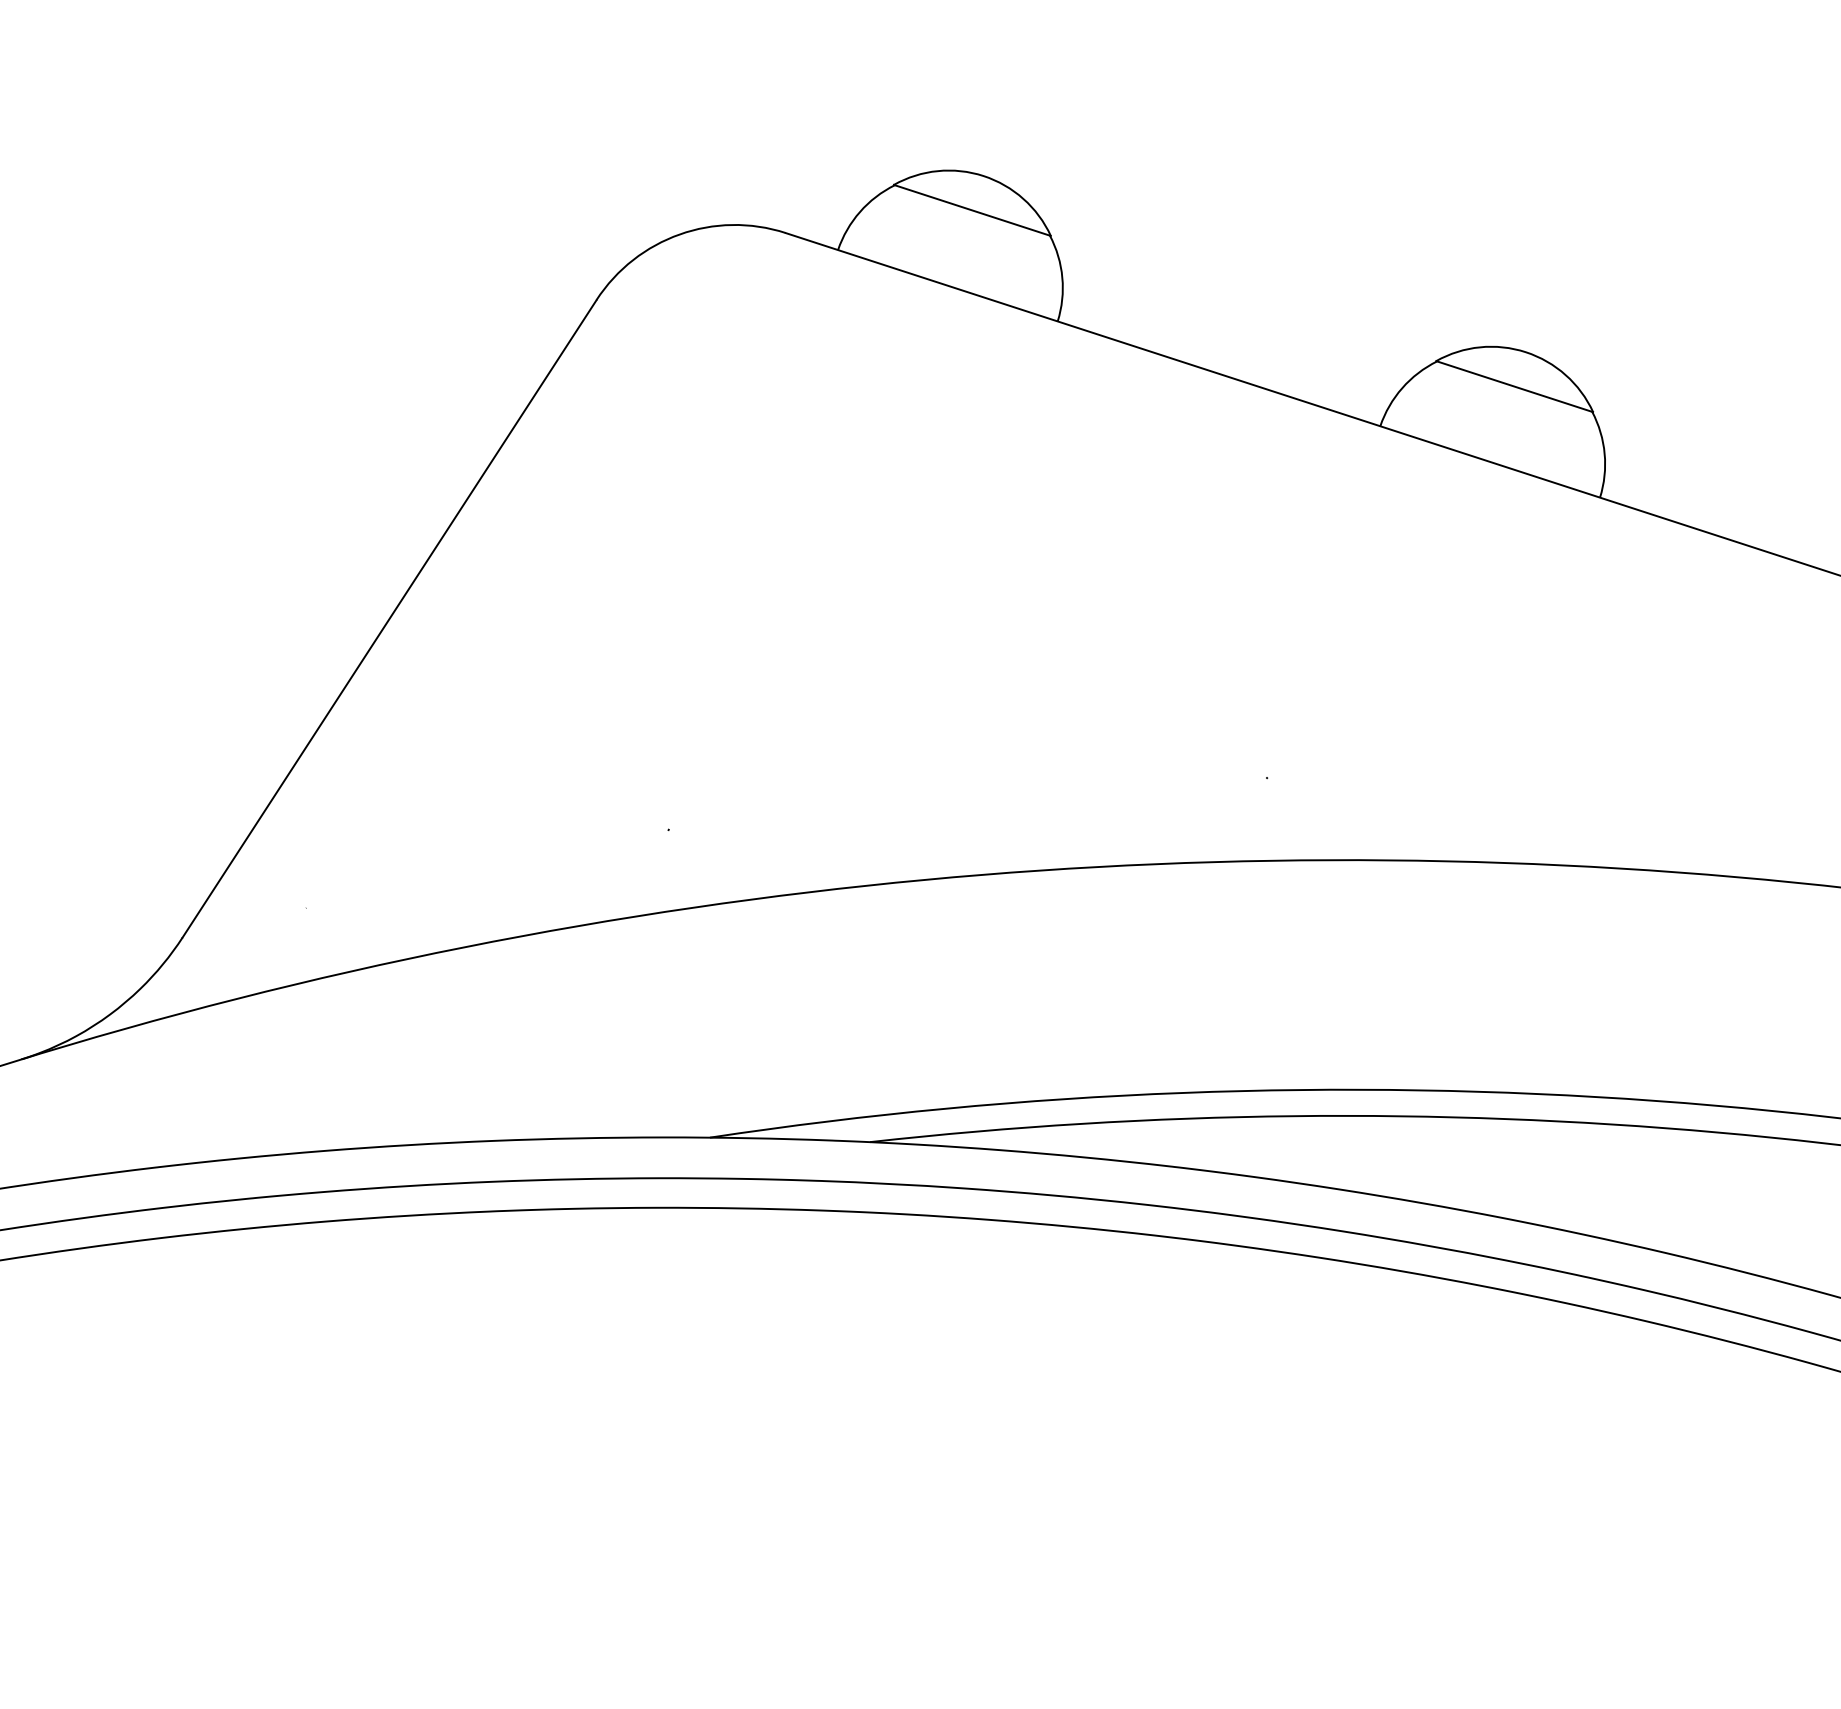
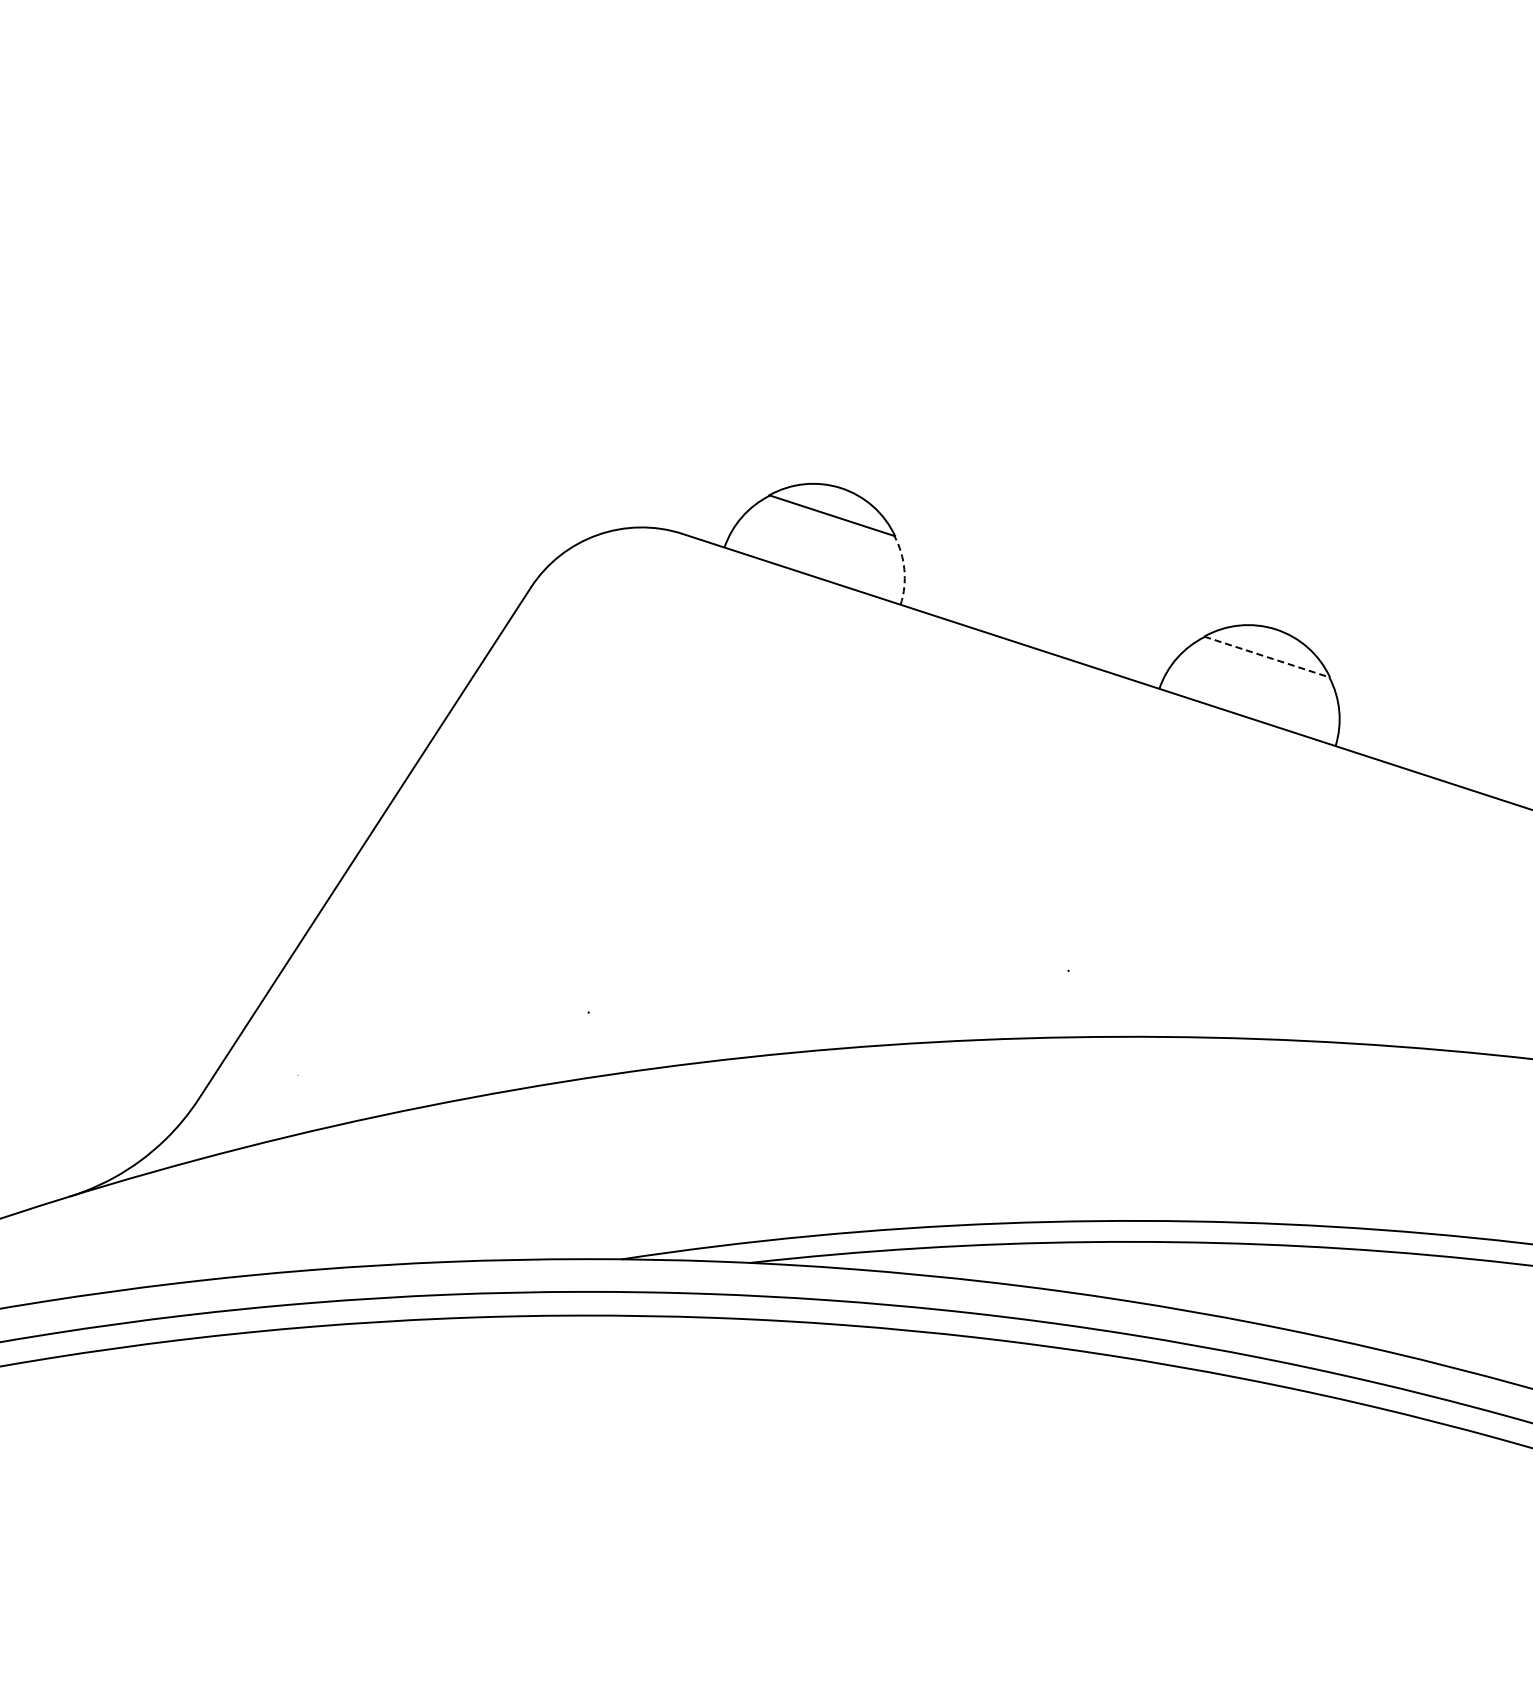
arc: (1062, 277) -> (904, 569), solid -> dashed
line: (1515, 387) -> (1267, 657), solid -> dashed

